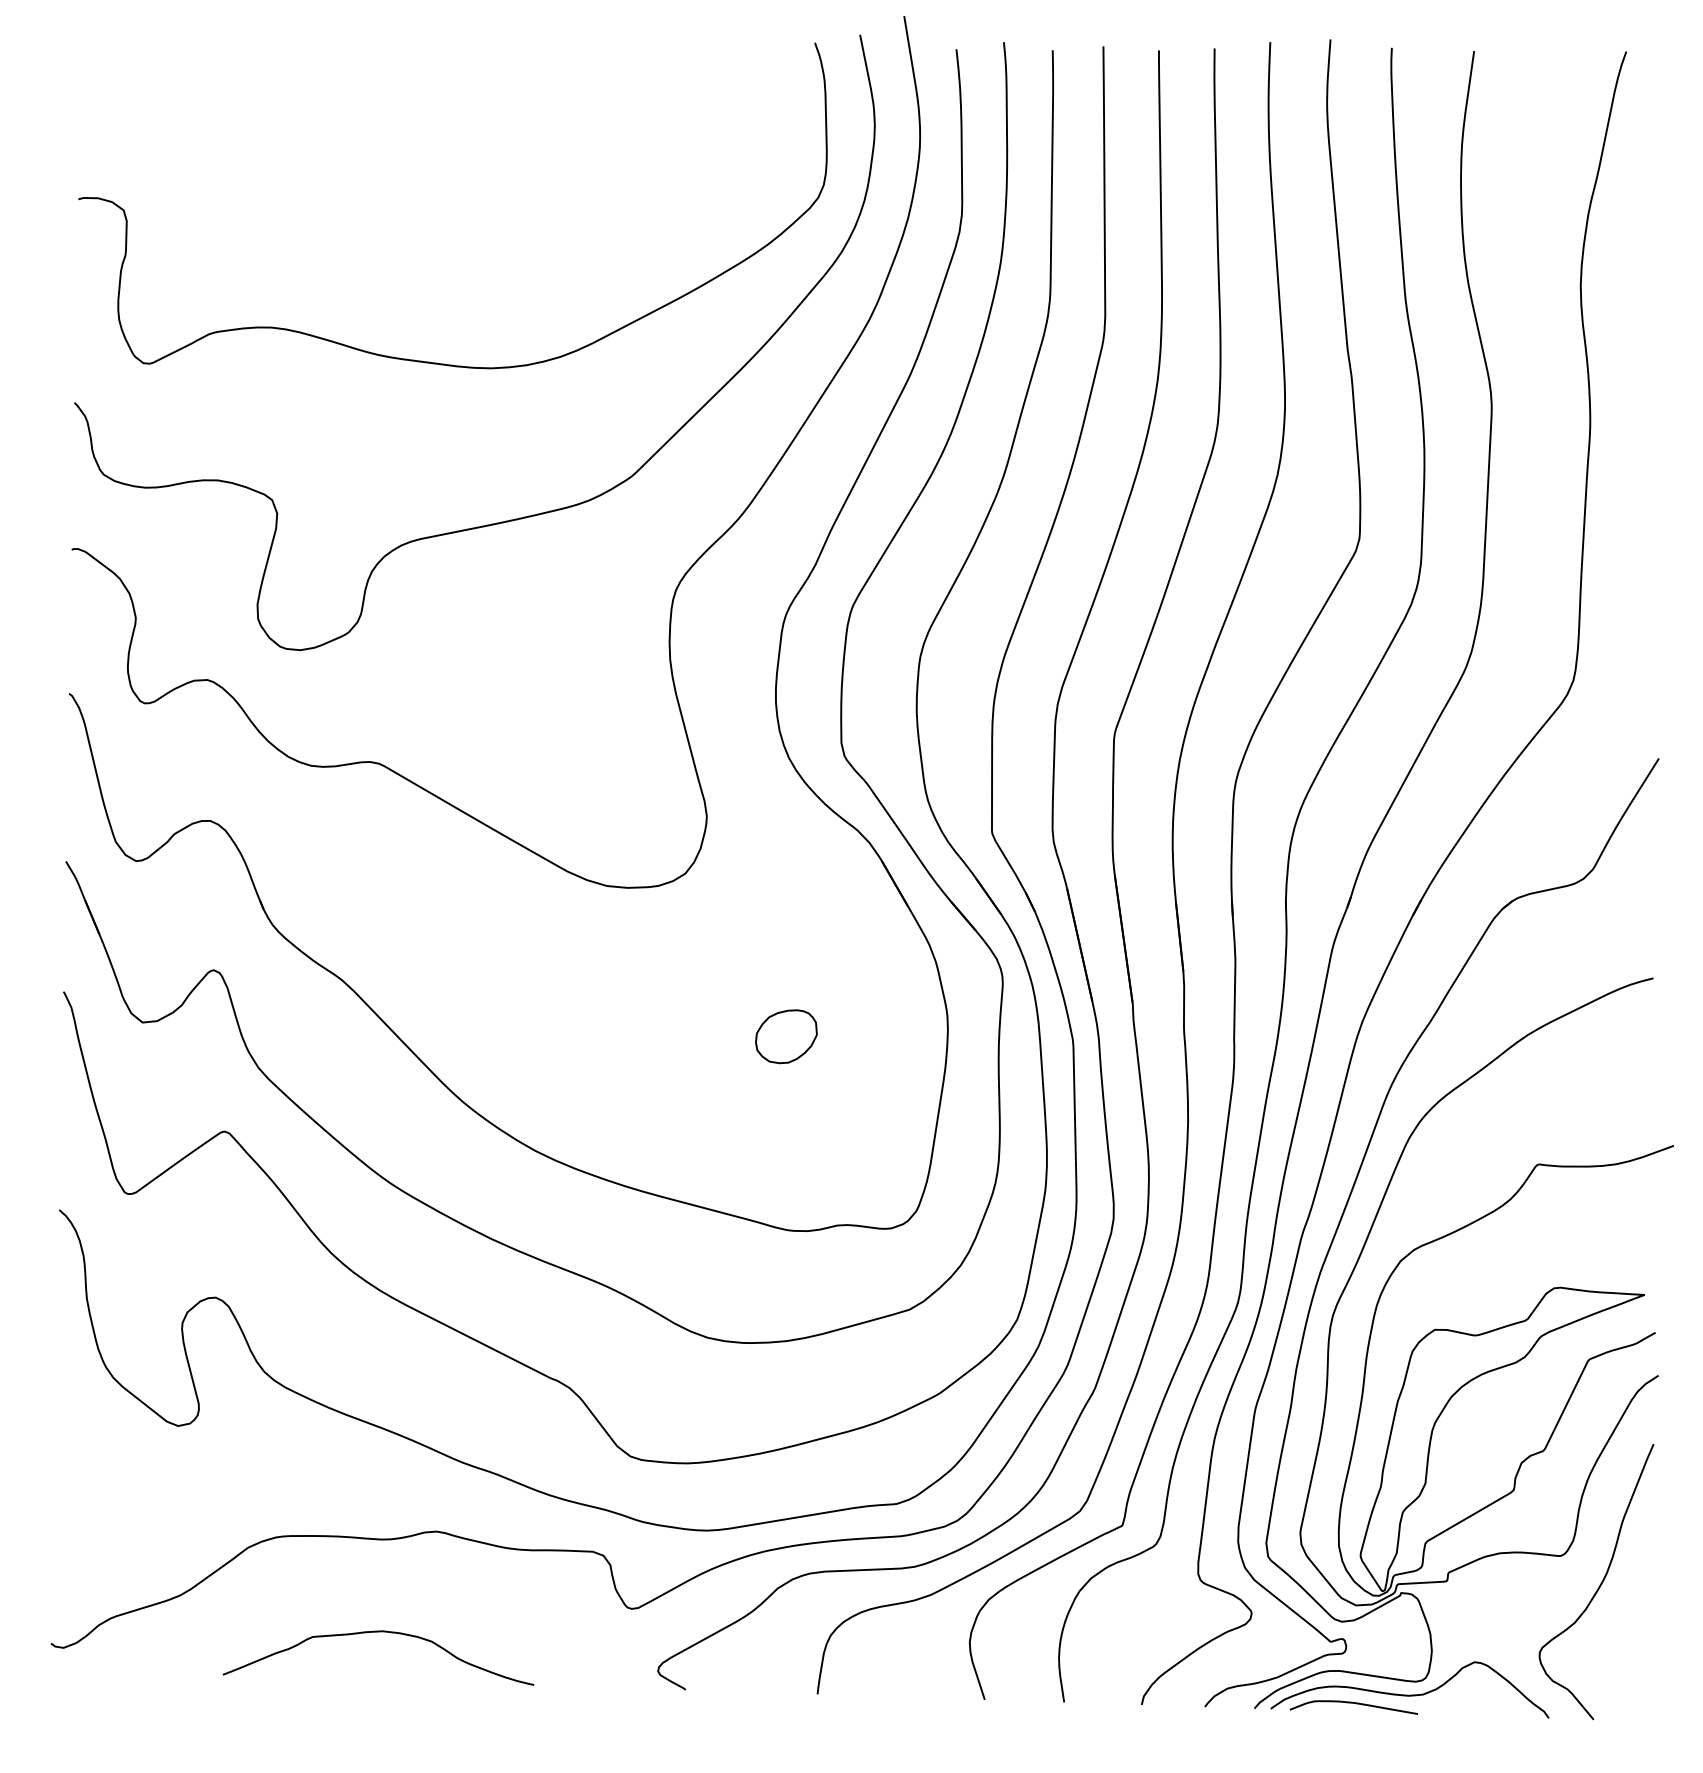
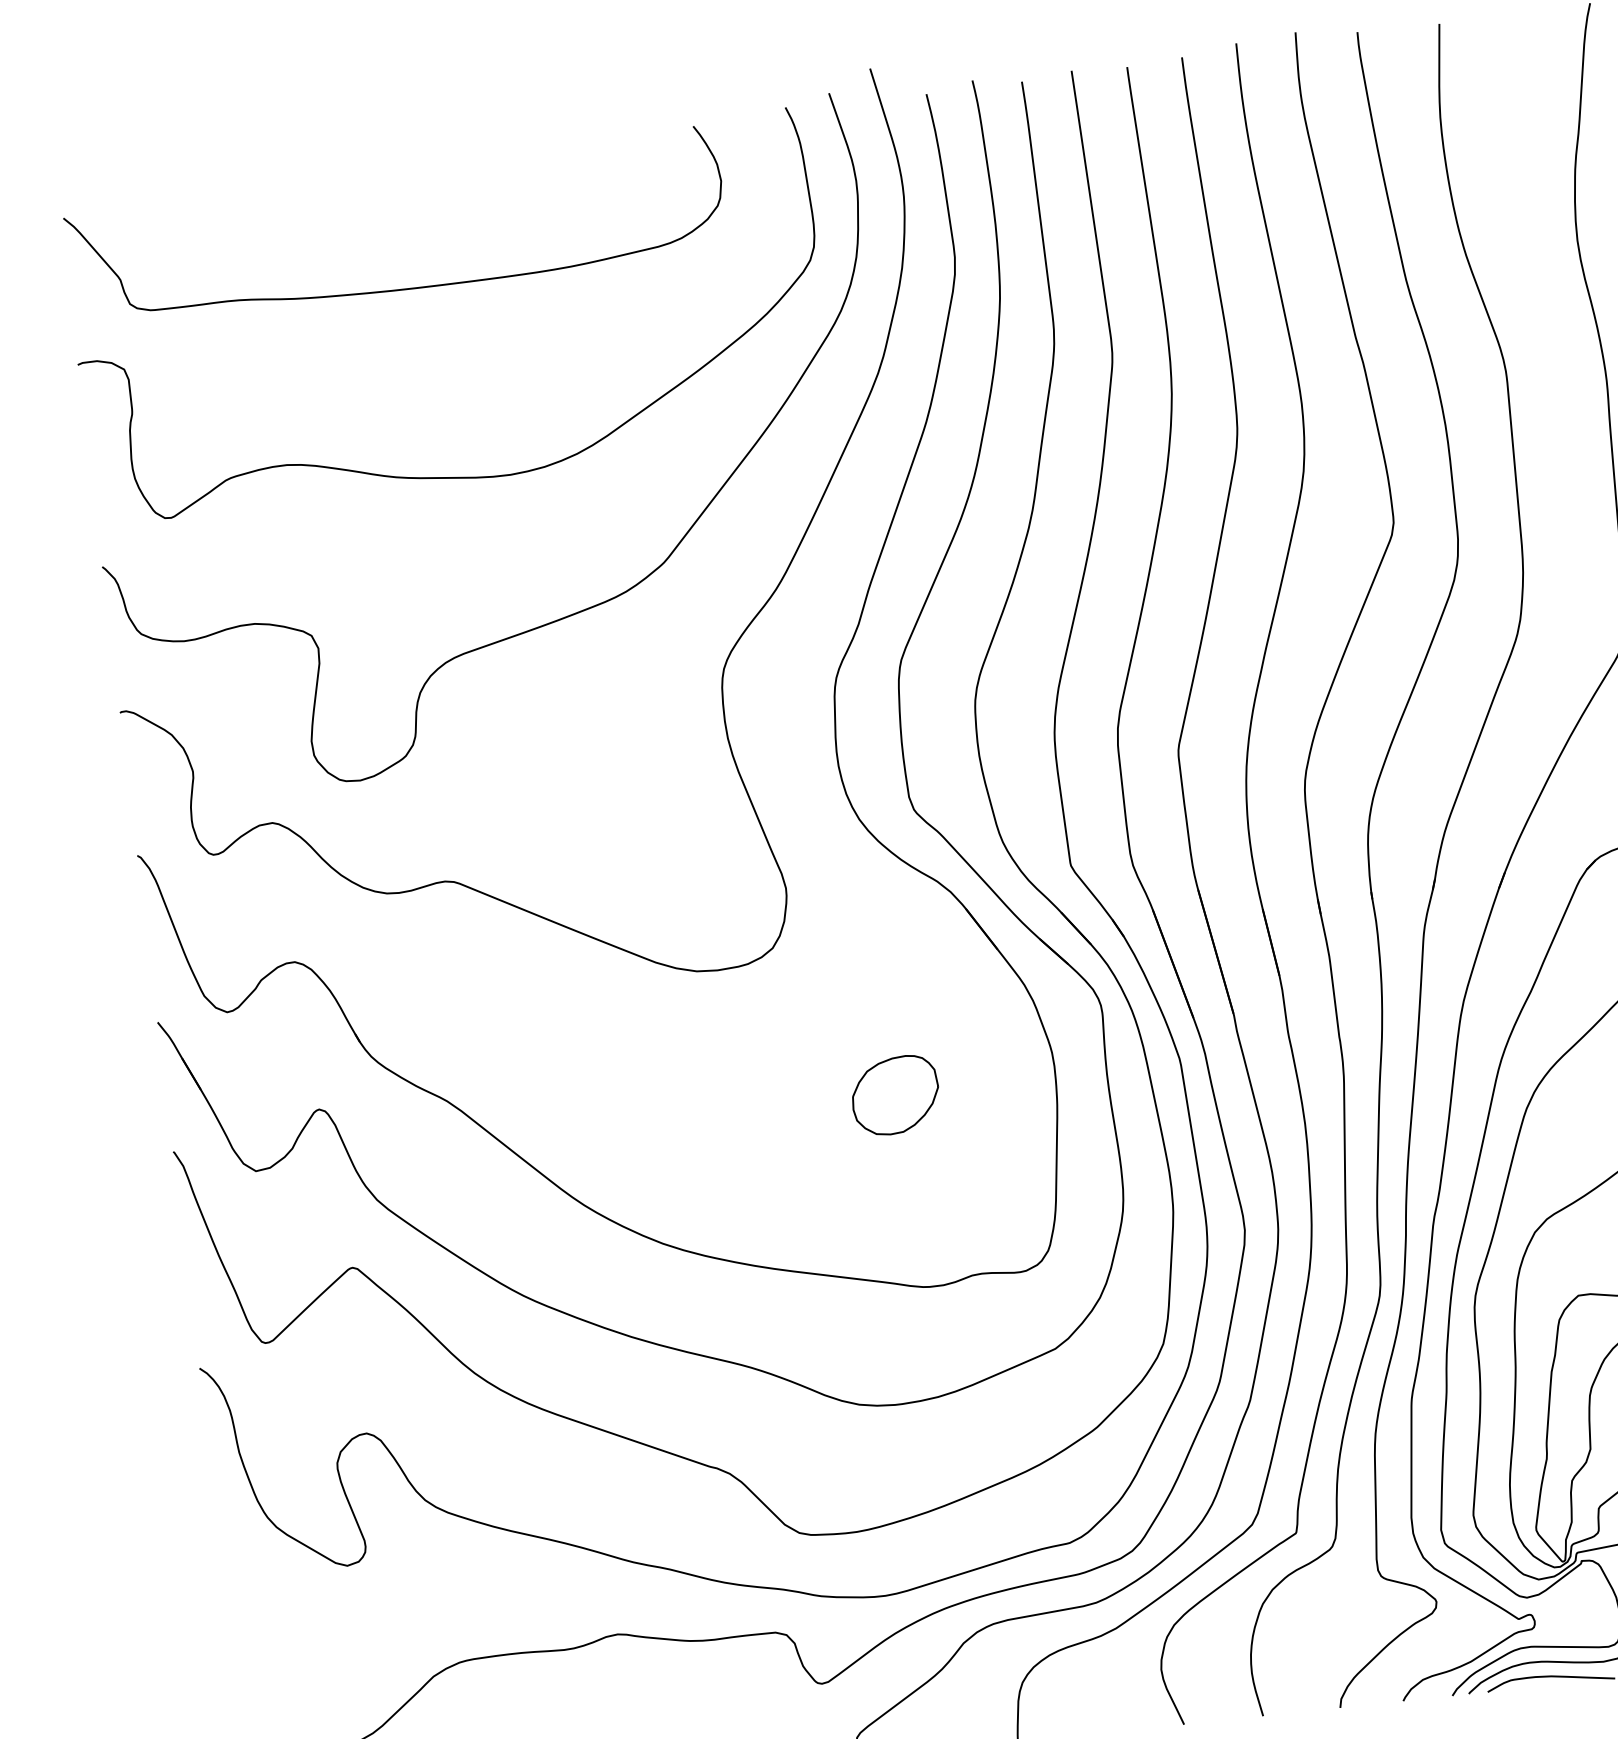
curve: (405, 168) -> (397, 288), added
part: (786, 1036) -> (895, 1095), size x1.43

